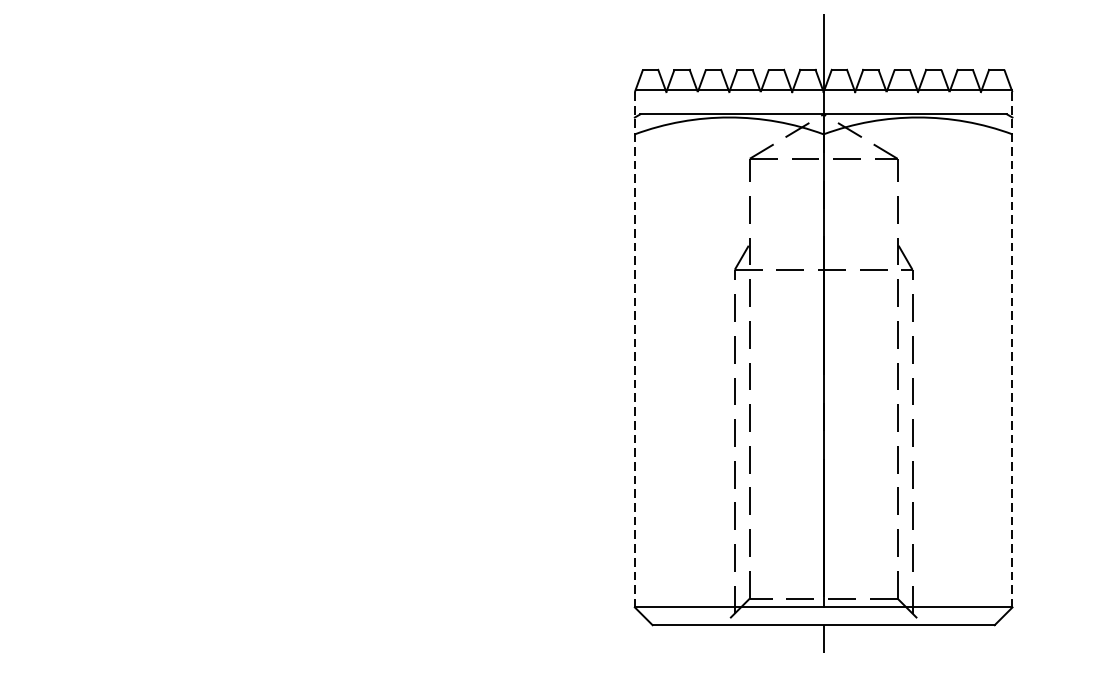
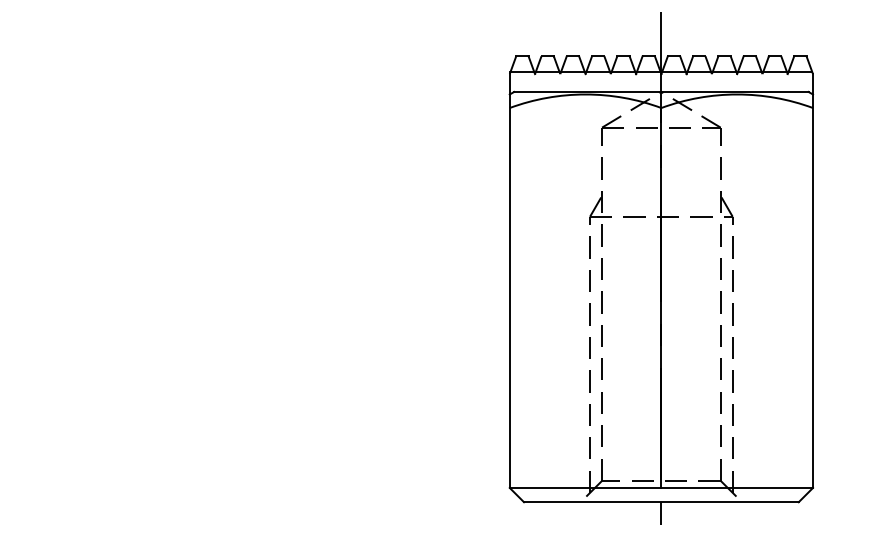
line: (634, 350) -> (509, 281), dashed -> solid
line: (1013, 350) -> (813, 281), dashed -> solid

